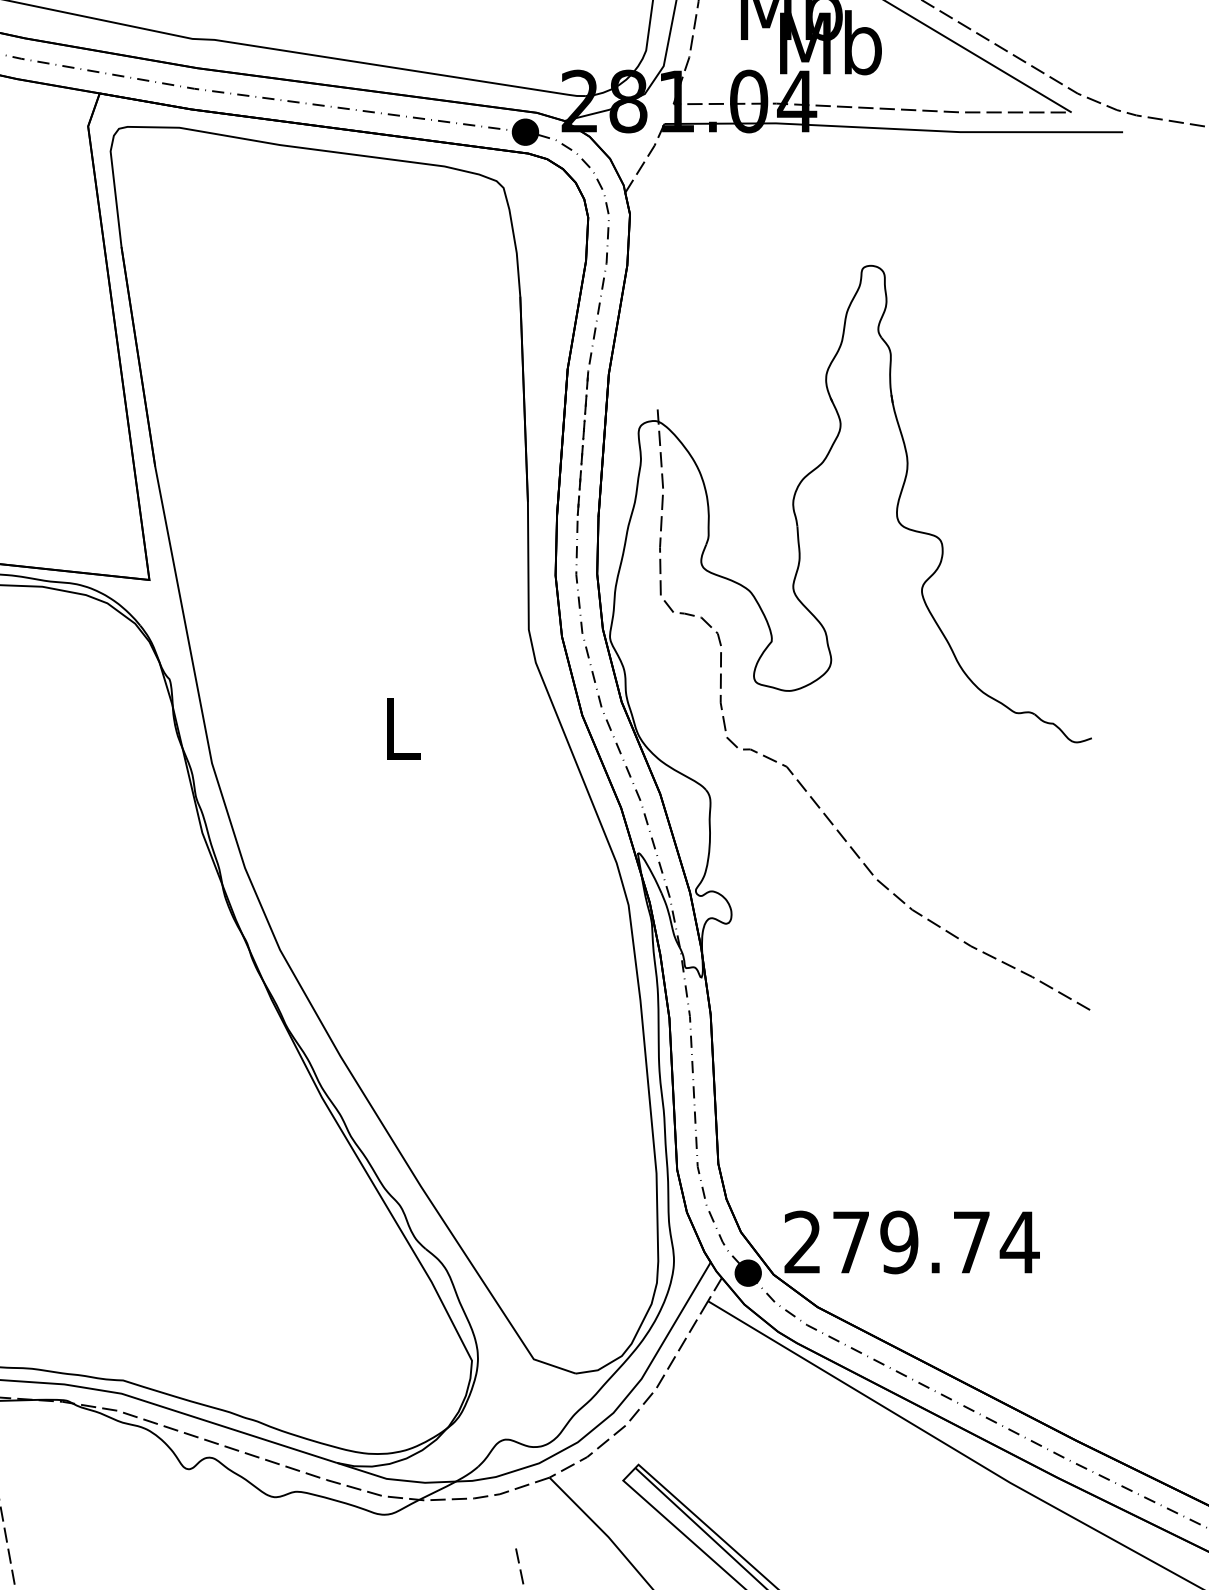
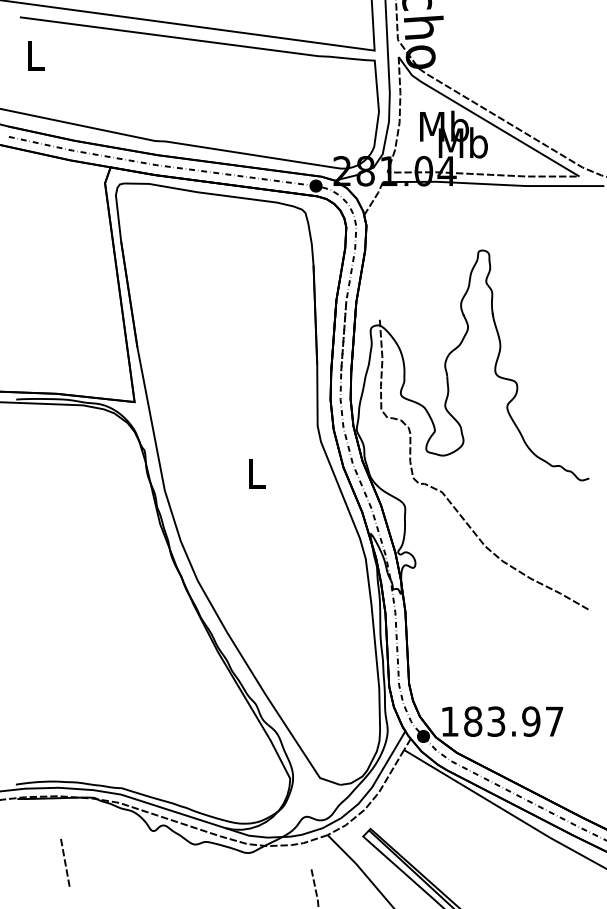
text: (911, 1242) -> (502, 721), 279.74 -> 183.97

